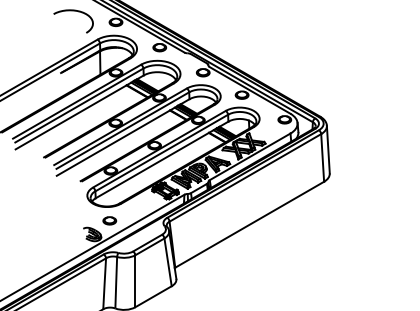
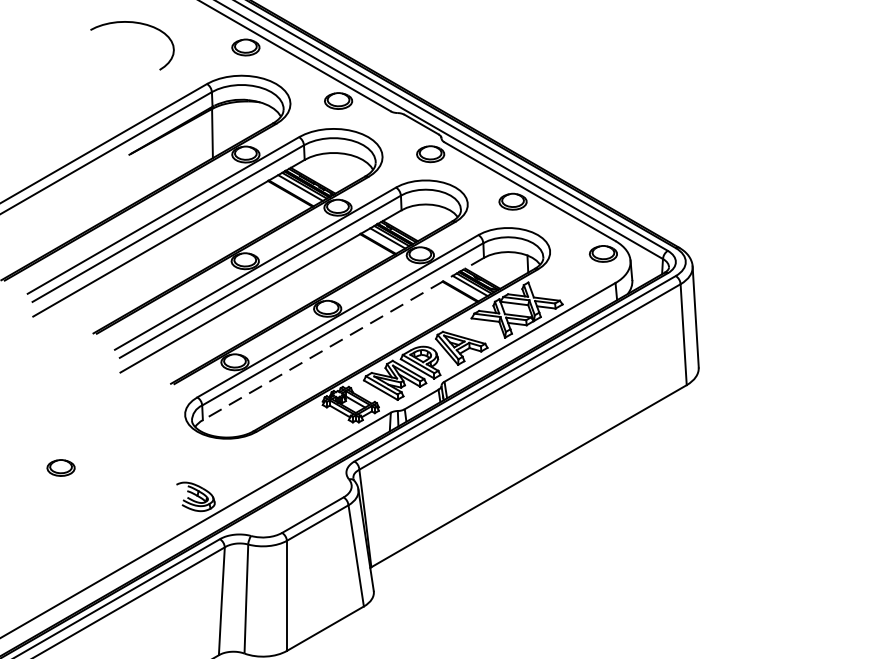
curve: (73, 11) -> (132, 24), moved
line: (162, 159) -> (344, 337), solid -> dashed
part: (109, 220) -> (60, 467), moved

